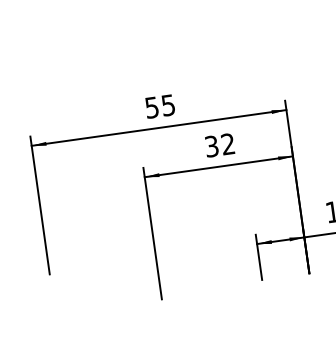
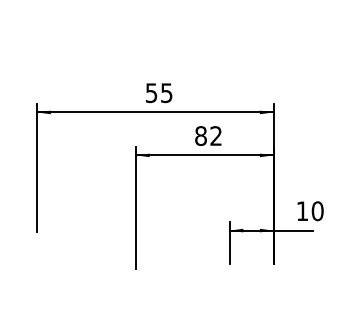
text: (211, 145) -> (200, 135), 32 -> 82

